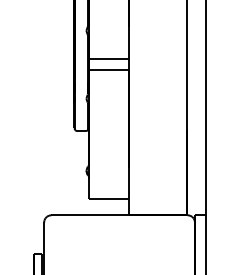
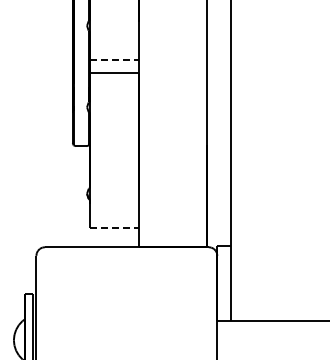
line: (109, 59) -> (114, 60), solid -> dashed
line: (109, 199) -> (114, 228), solid -> dashed

